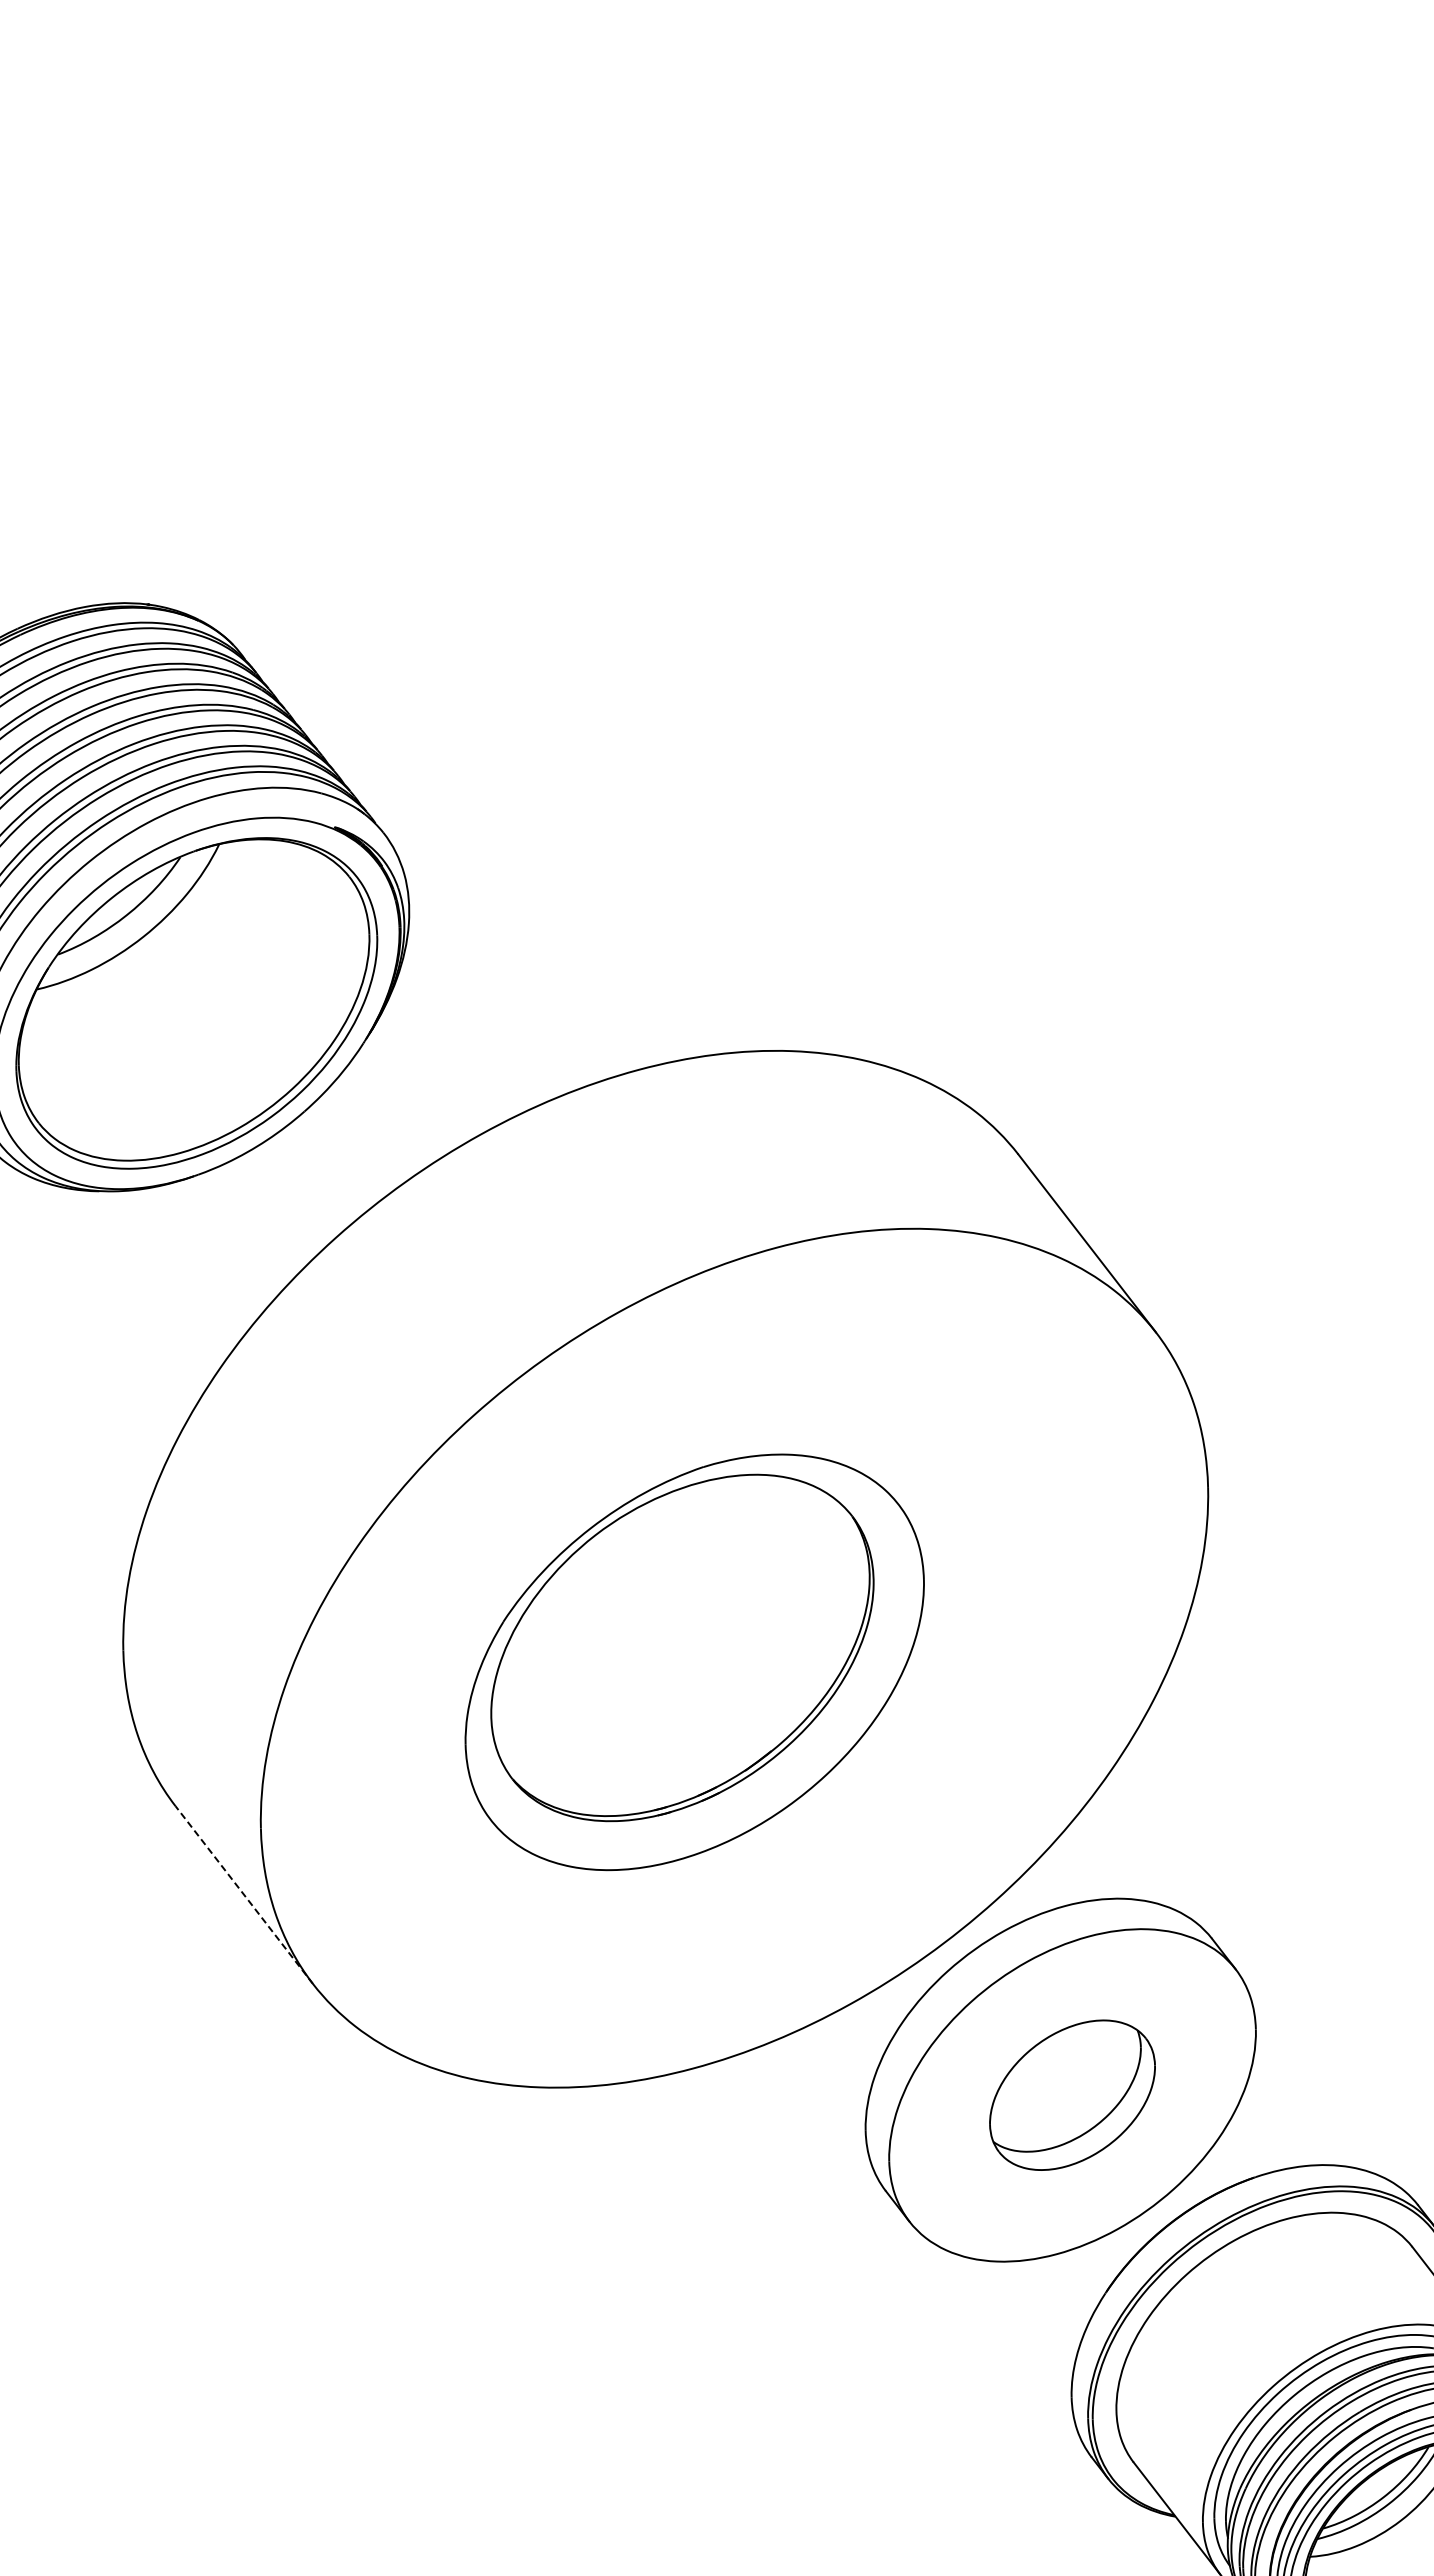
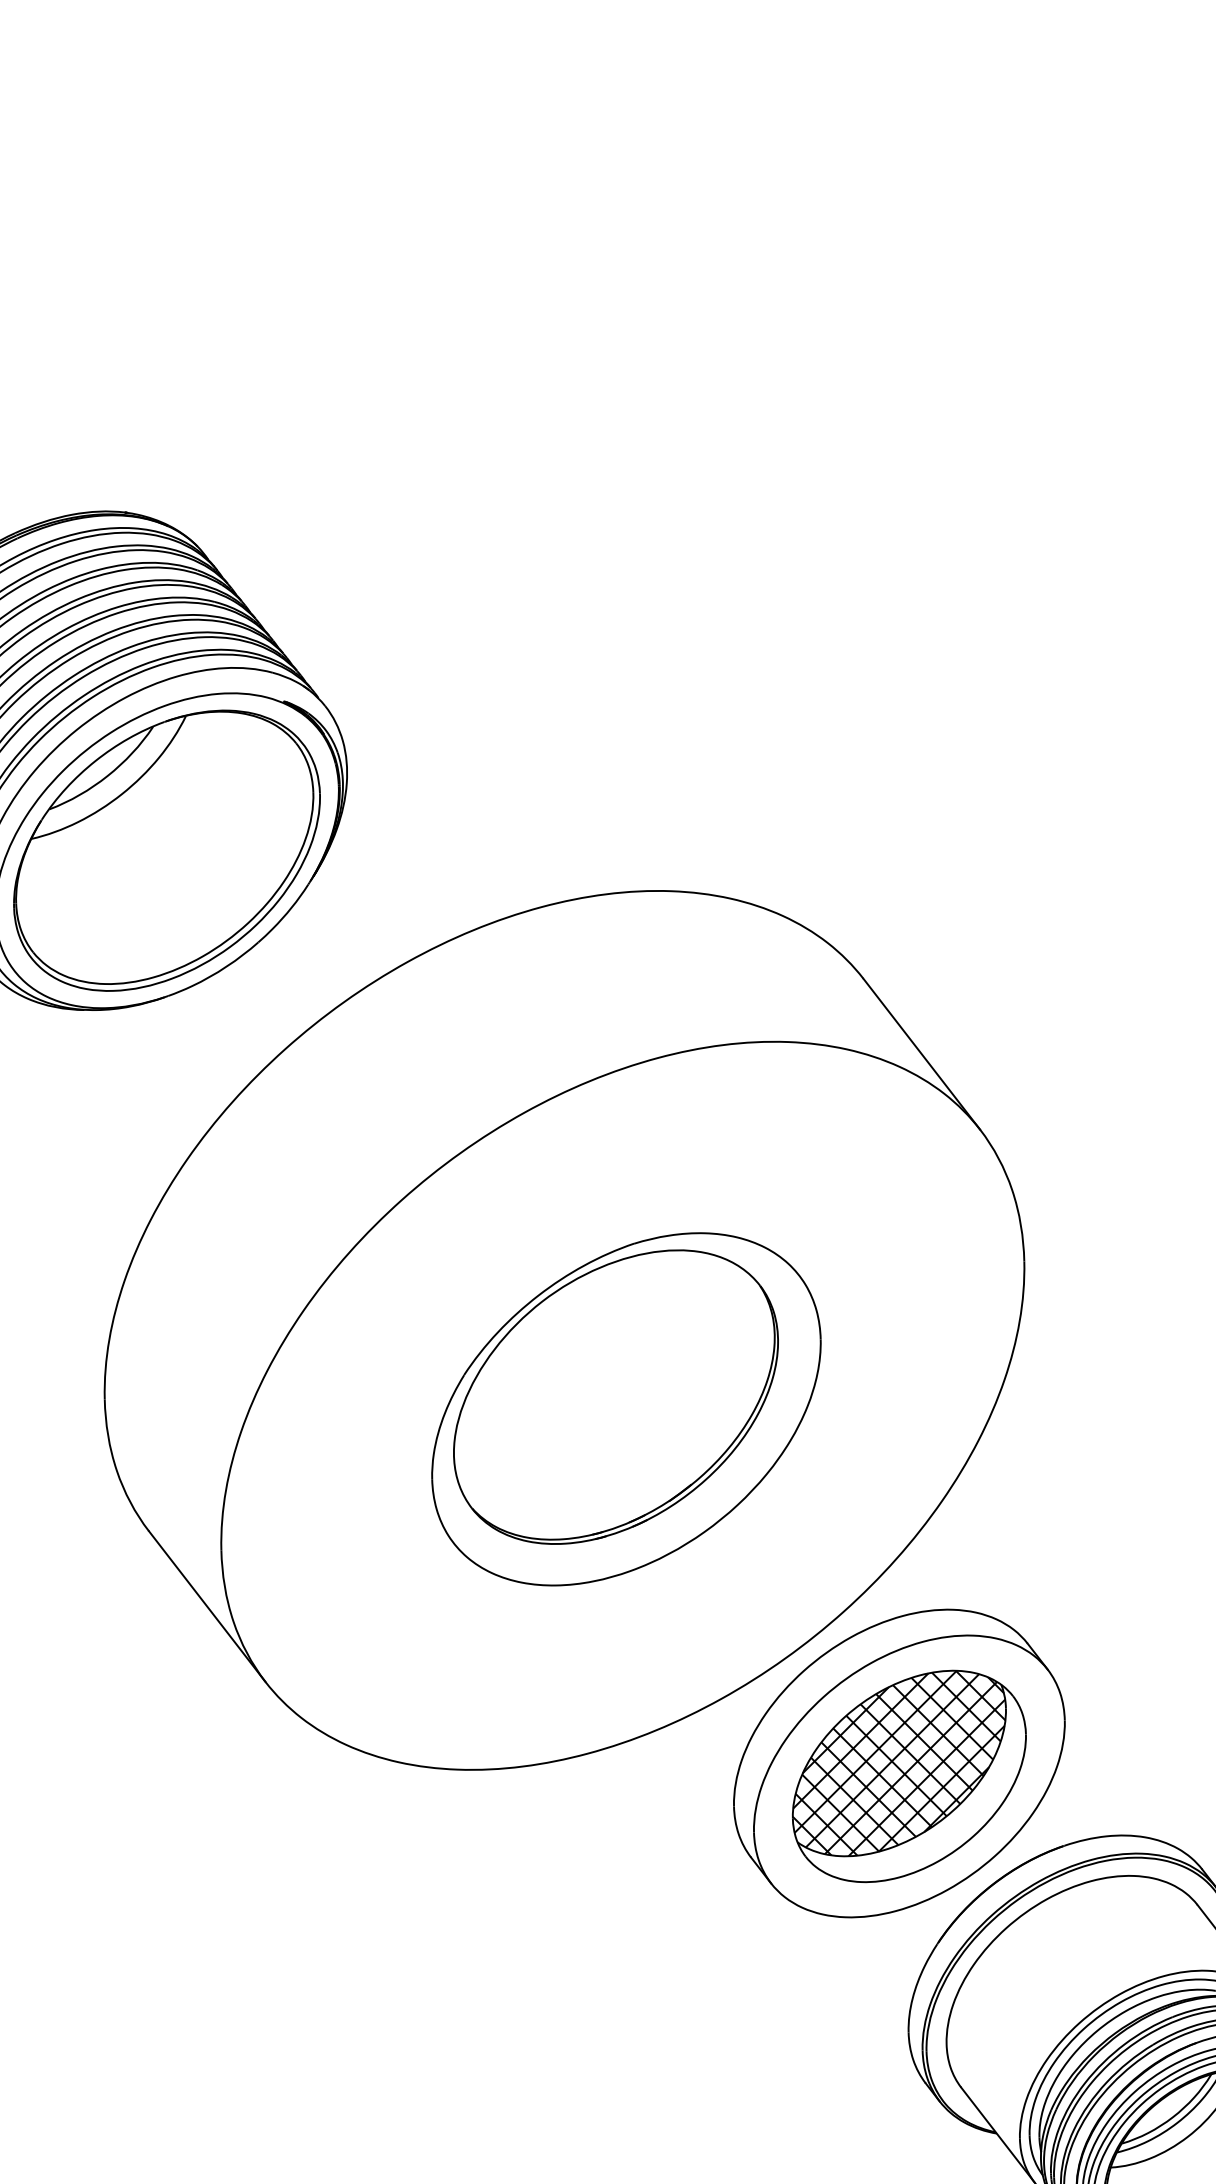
part: (694, 1662) -> (626, 1409), moved
line: (244, 1894) -> (207, 1606), dashed -> solid
part: (1072, 2094) -> (909, 1775), size x1.67

